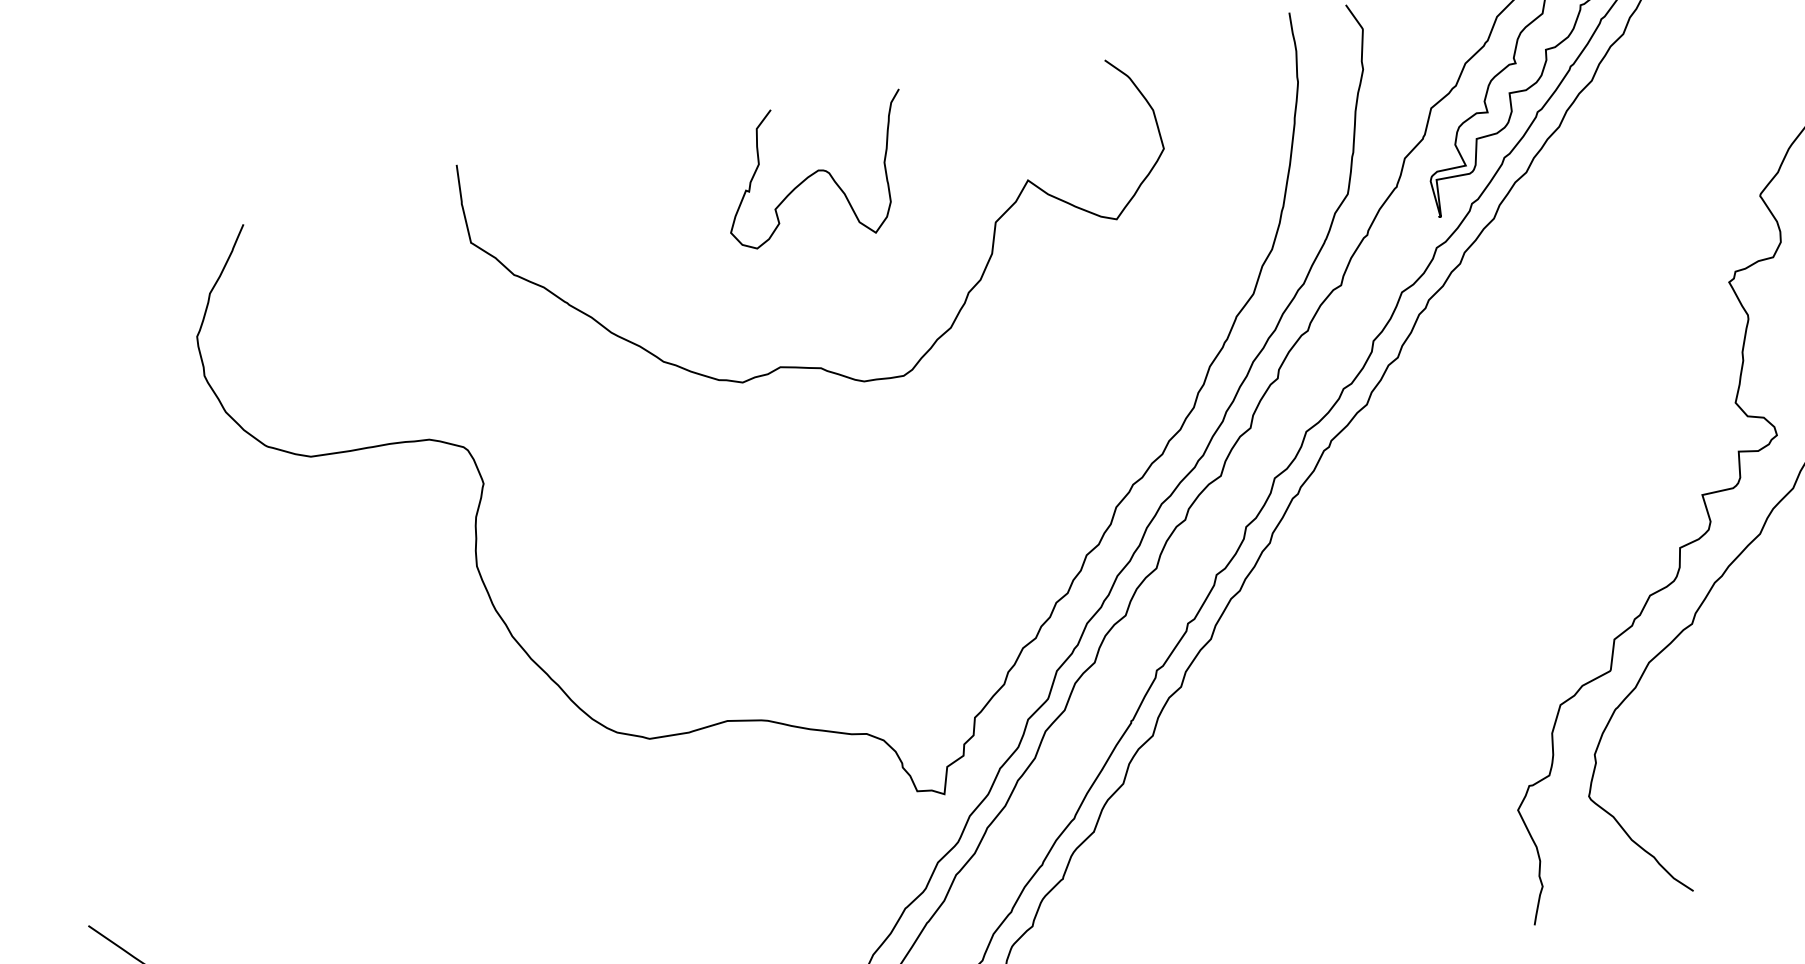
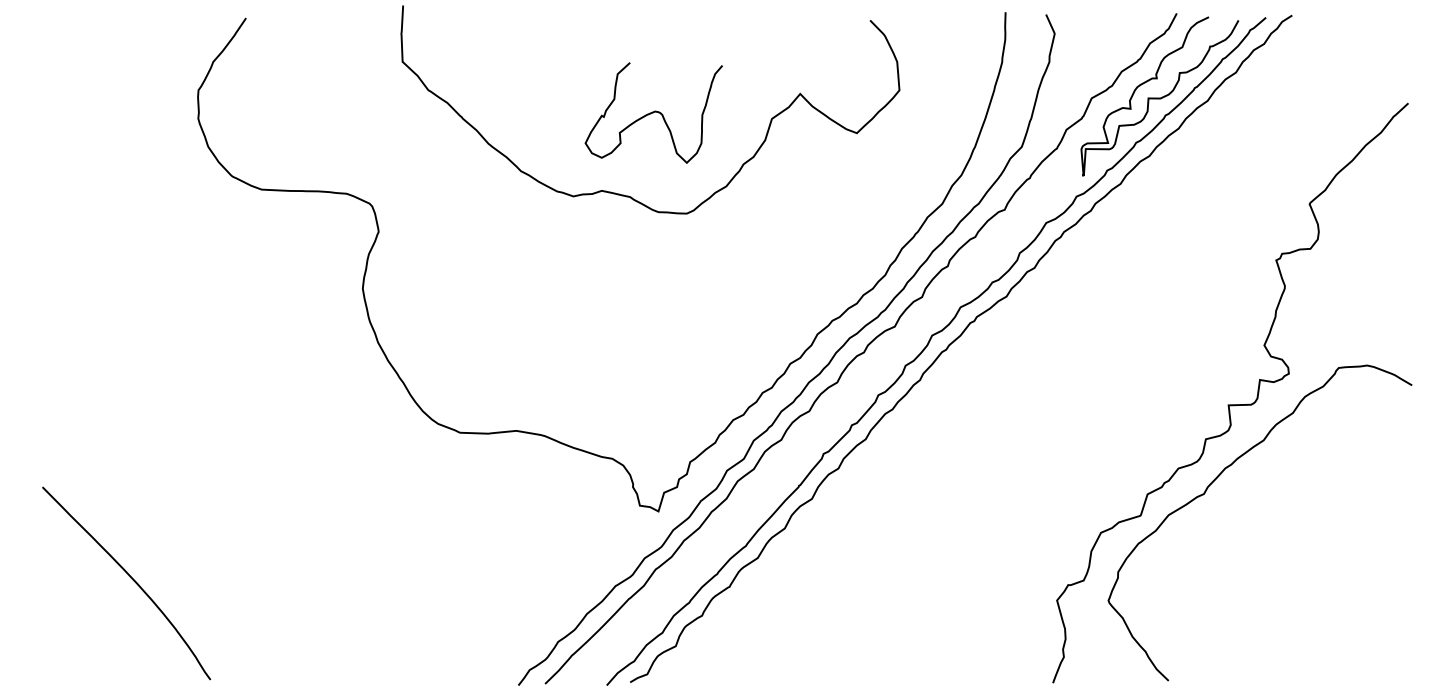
curve: (816, 172) -> (653, 112), moved

